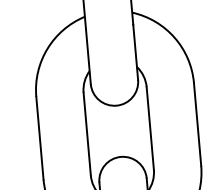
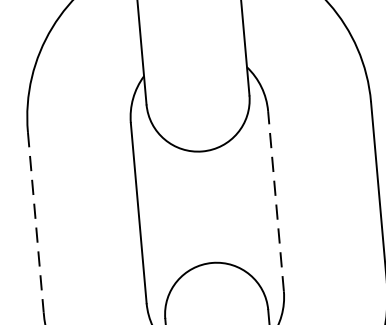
line: (150, 128) -> (276, 201), solid -> dashed
line: (39, 138) -> (34, 222), solid -> dashed

